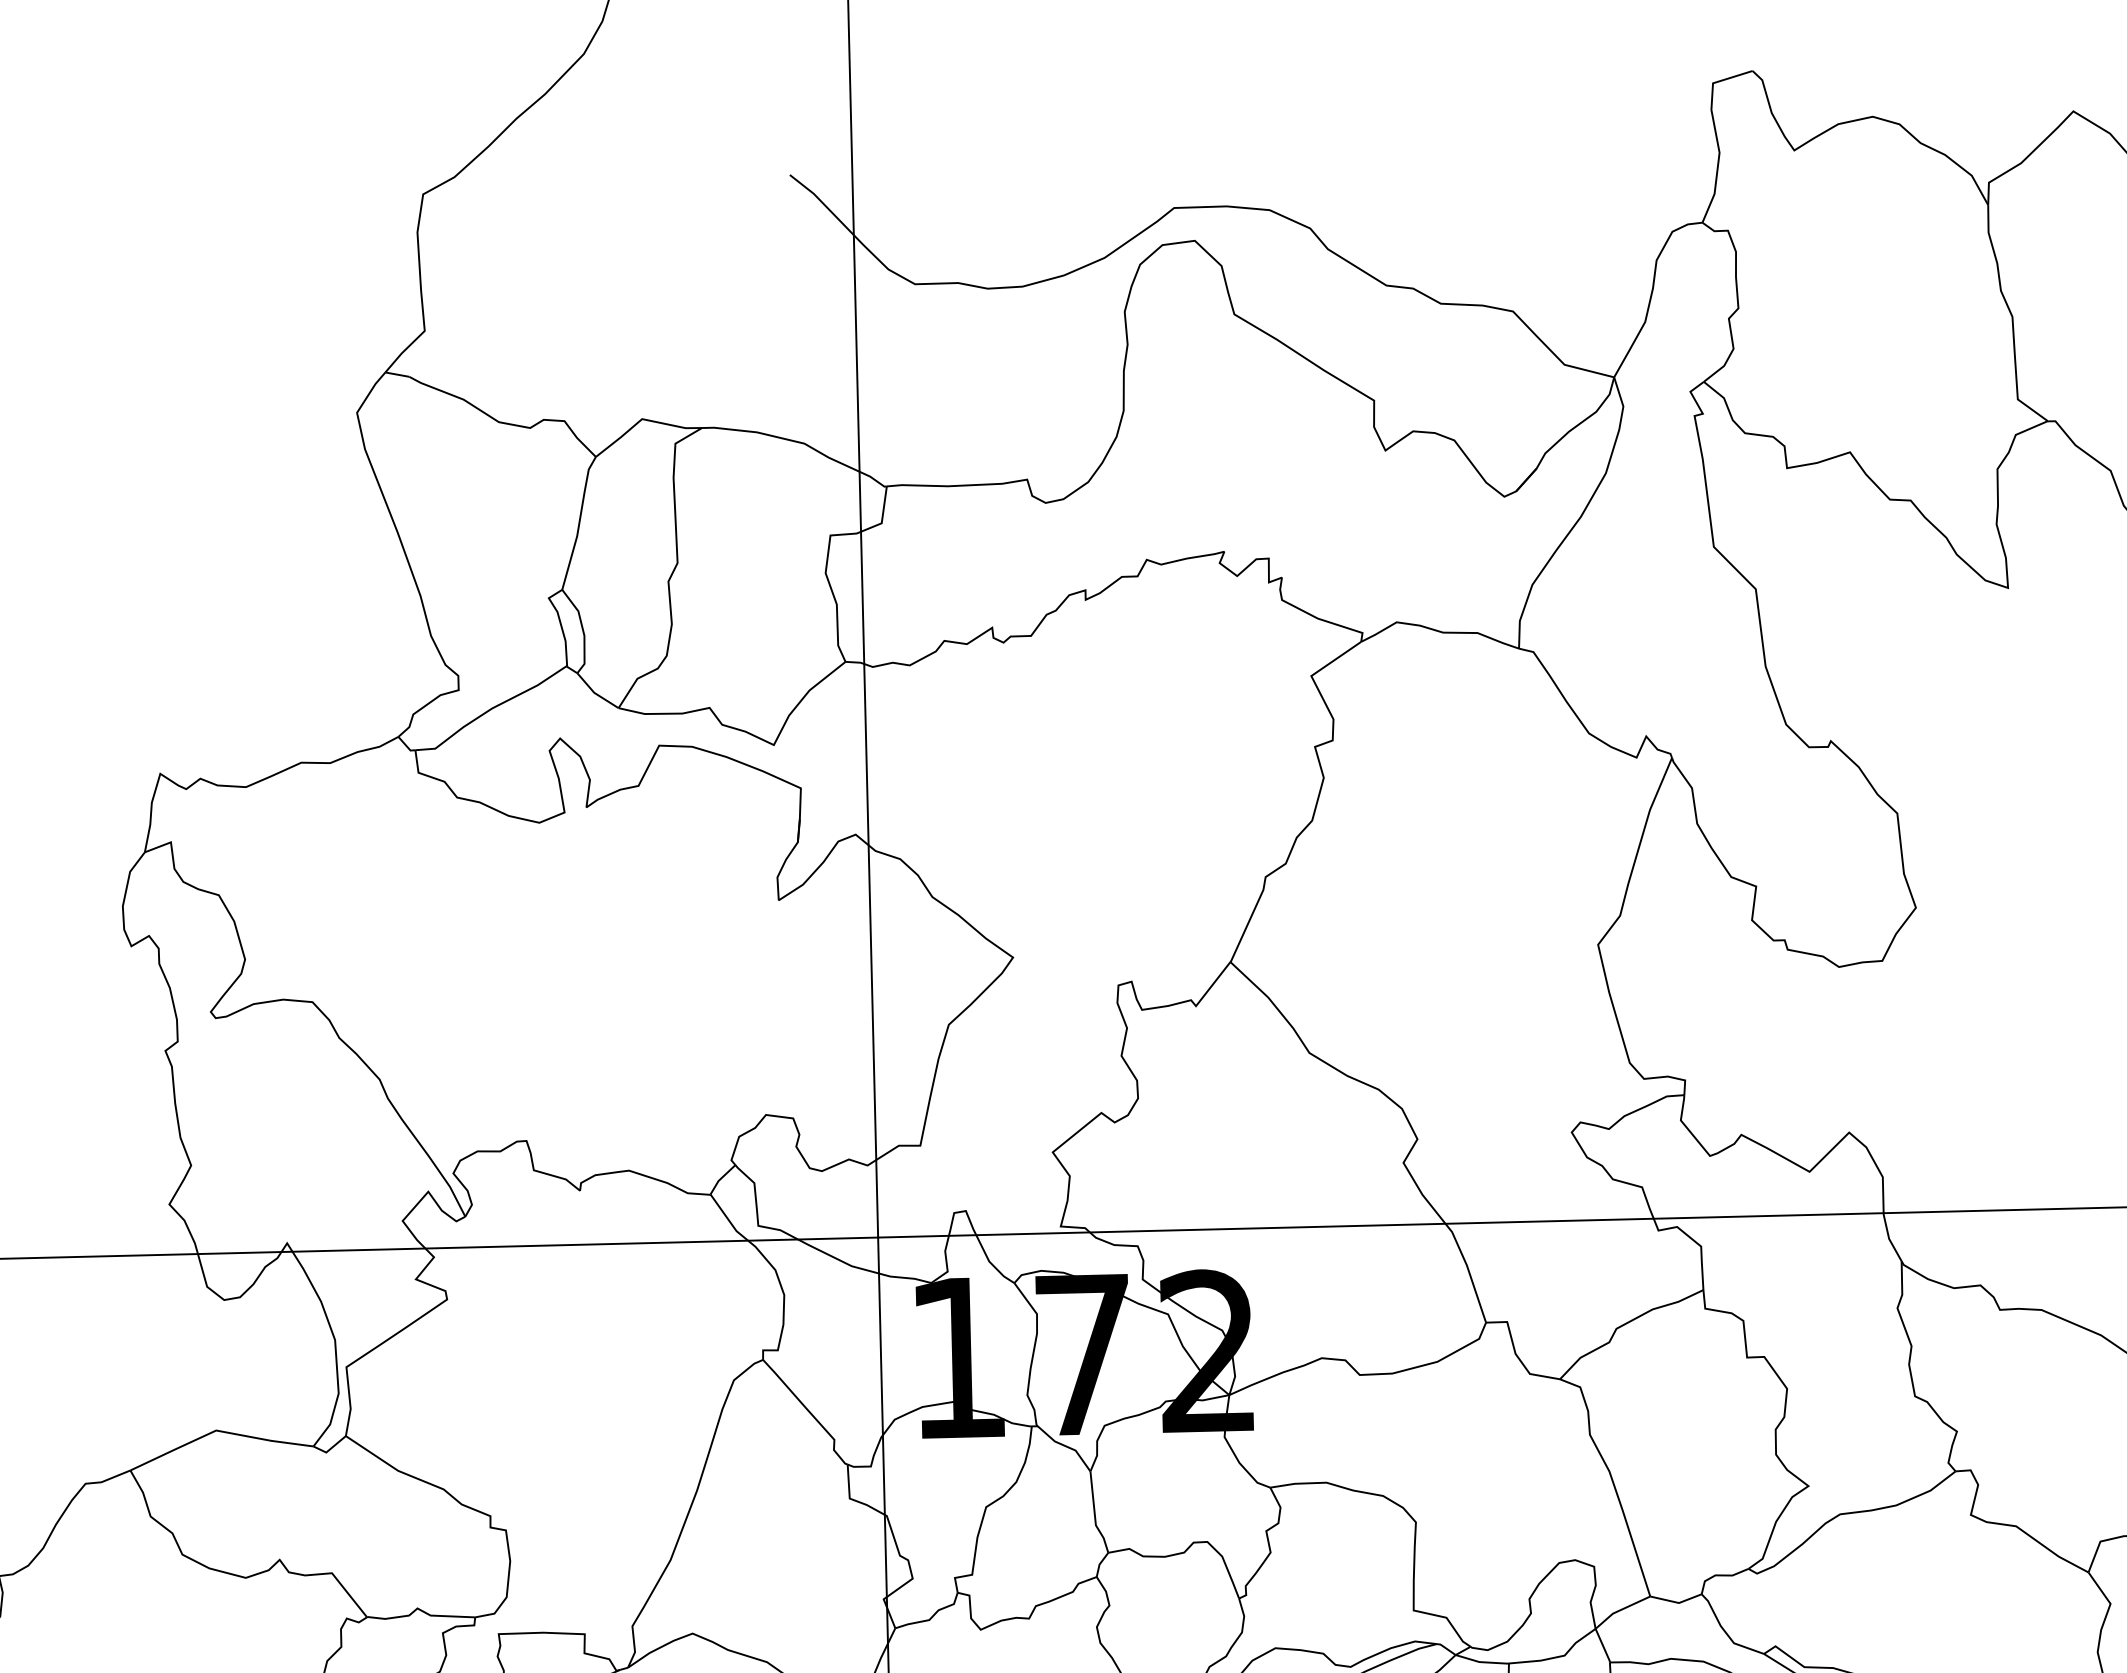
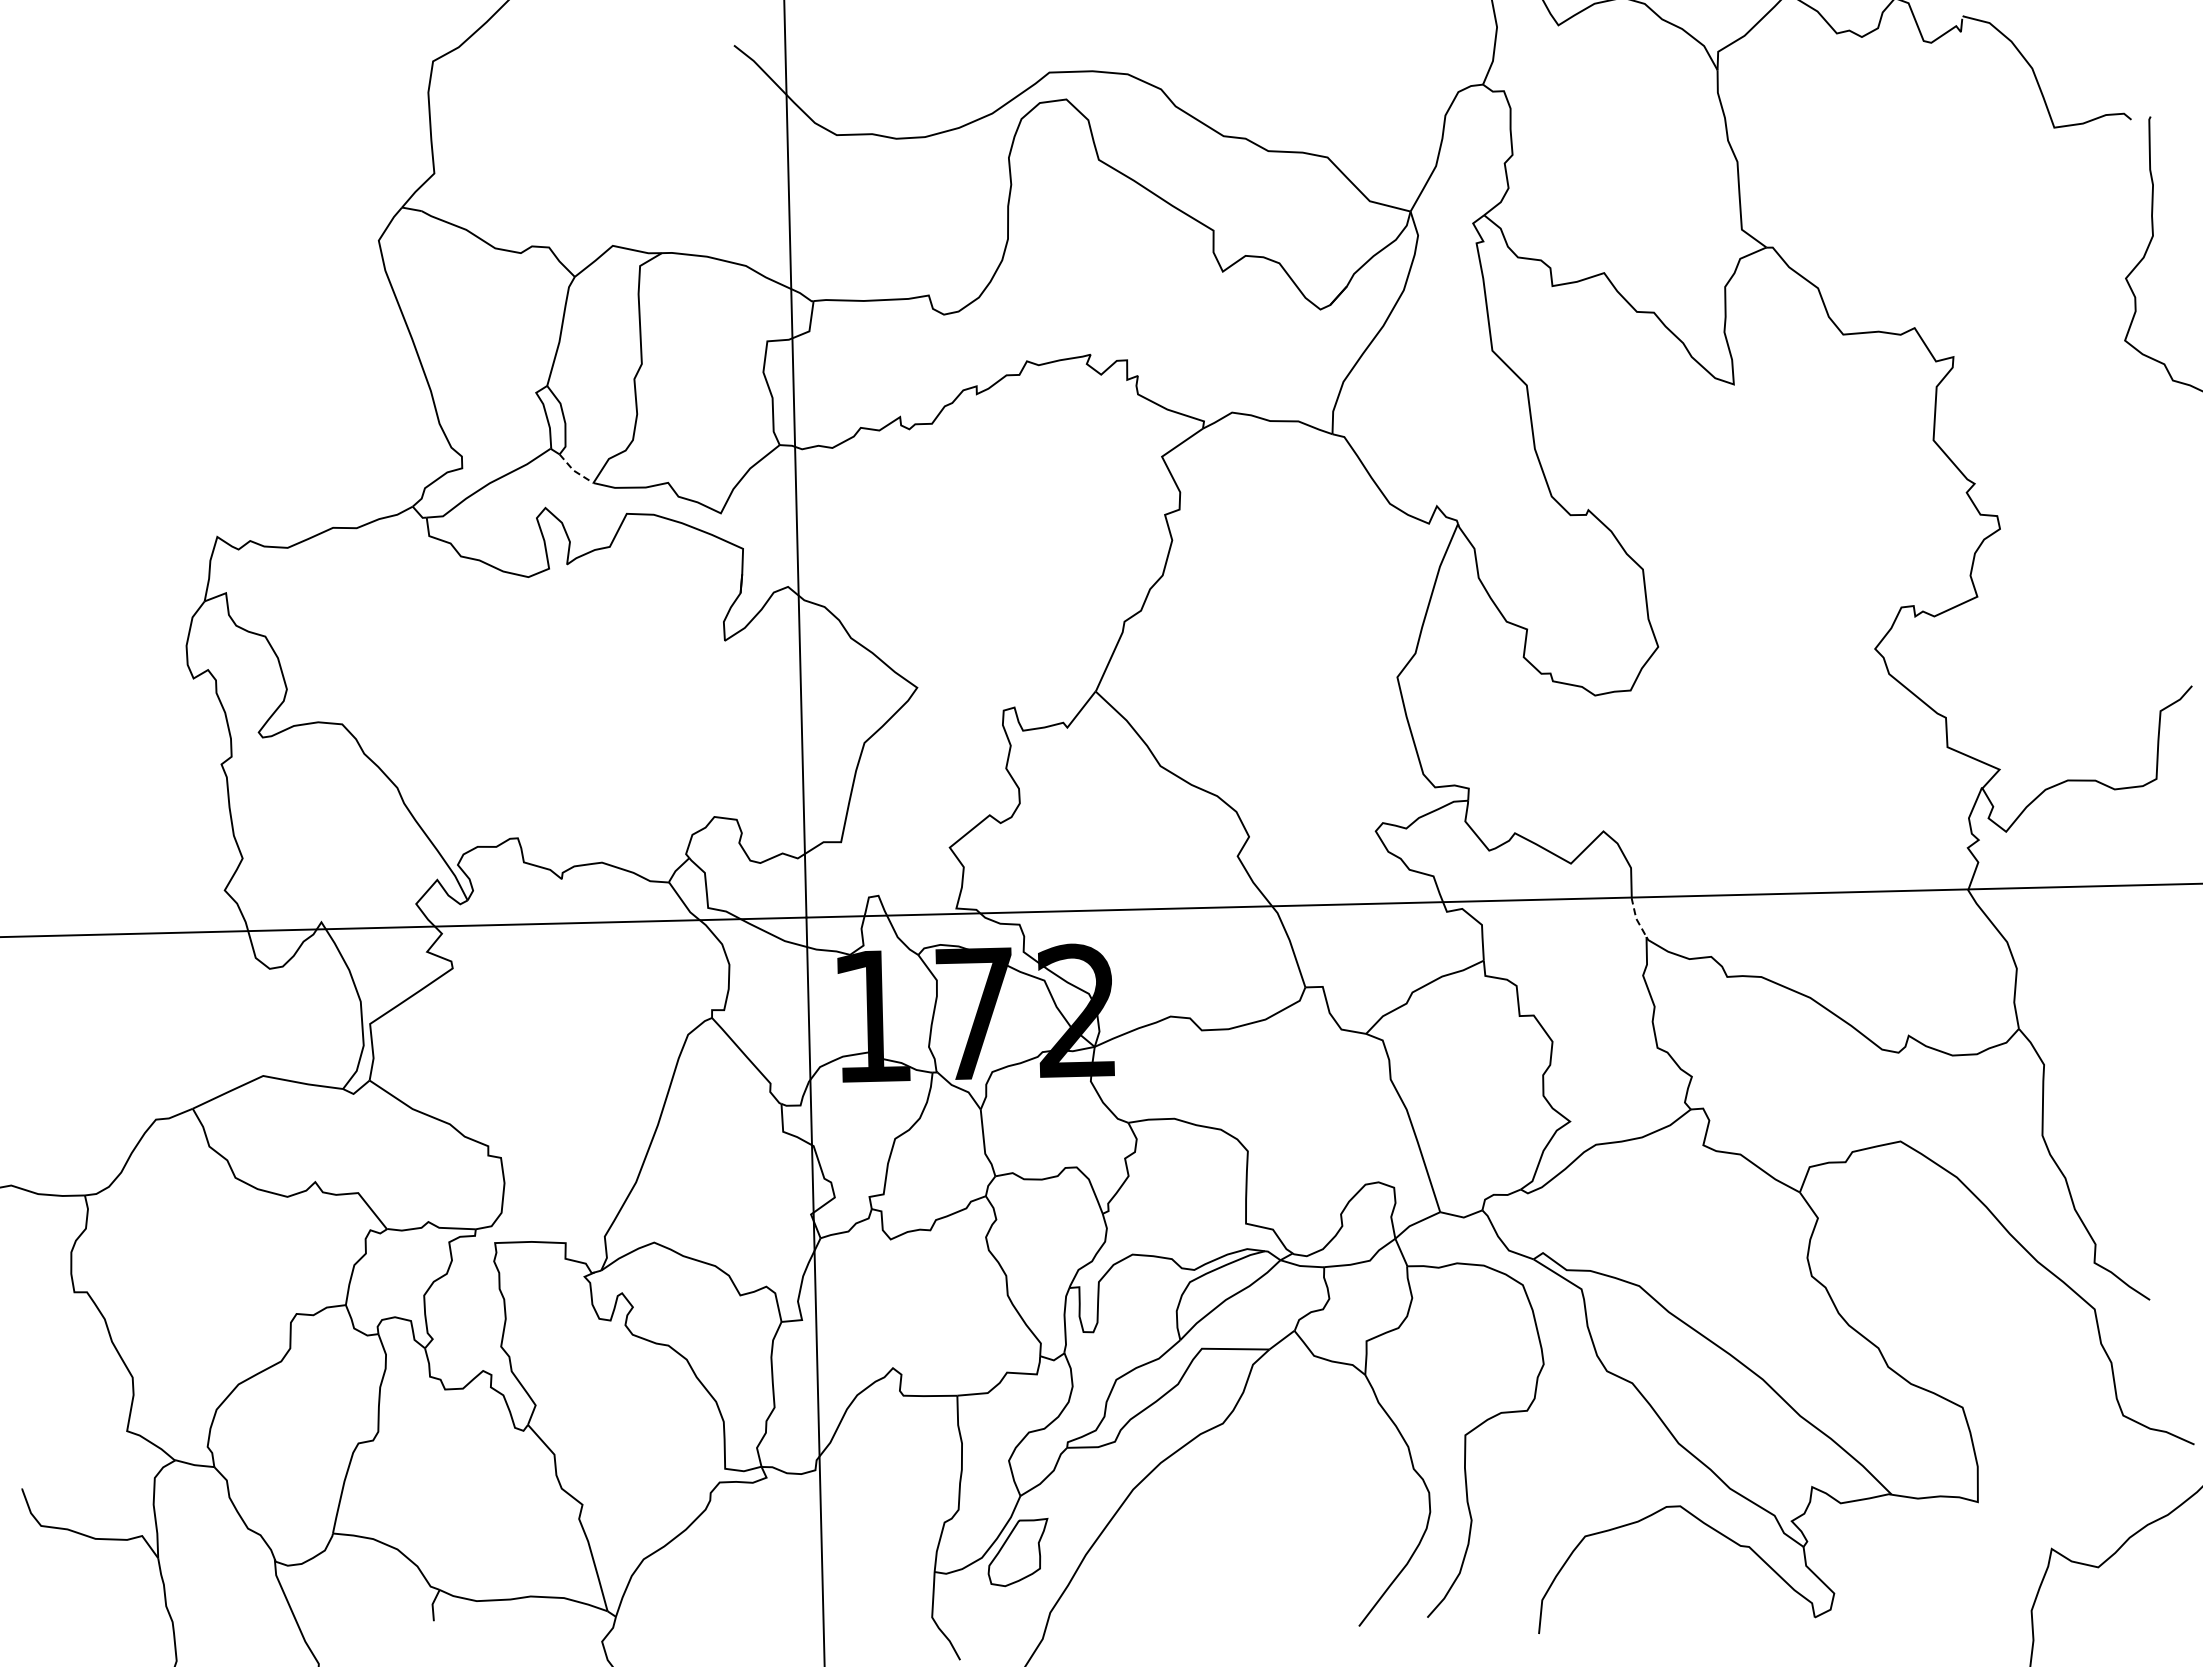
line: (595, 692) -> (574, 470), solid -> dashed
line: (1889, 1238) -> (1636, 918), solid -> dashed

